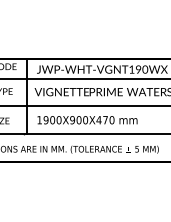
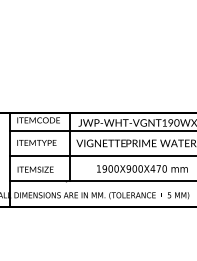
text: (87, 119) -> (142, 168), moved

